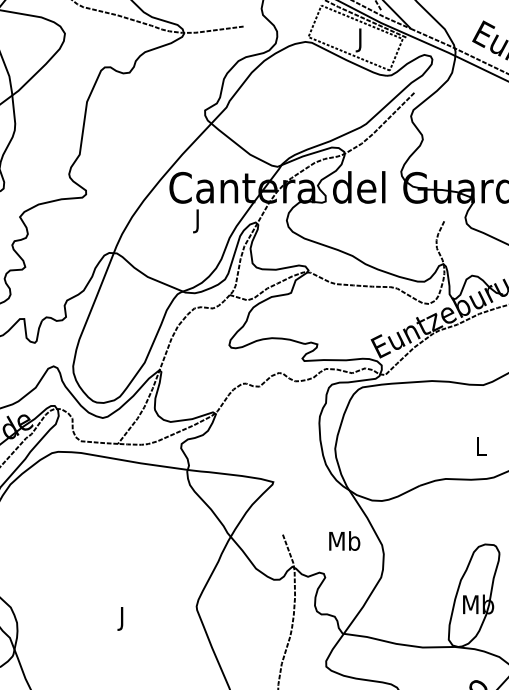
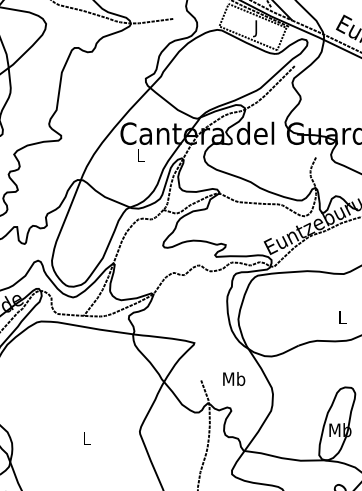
text: (197, 221) -> (140, 157), J -> L
text: (345, 540) -> (234, 378), moved
text: (121, 619) -> (86, 440), J -> L

